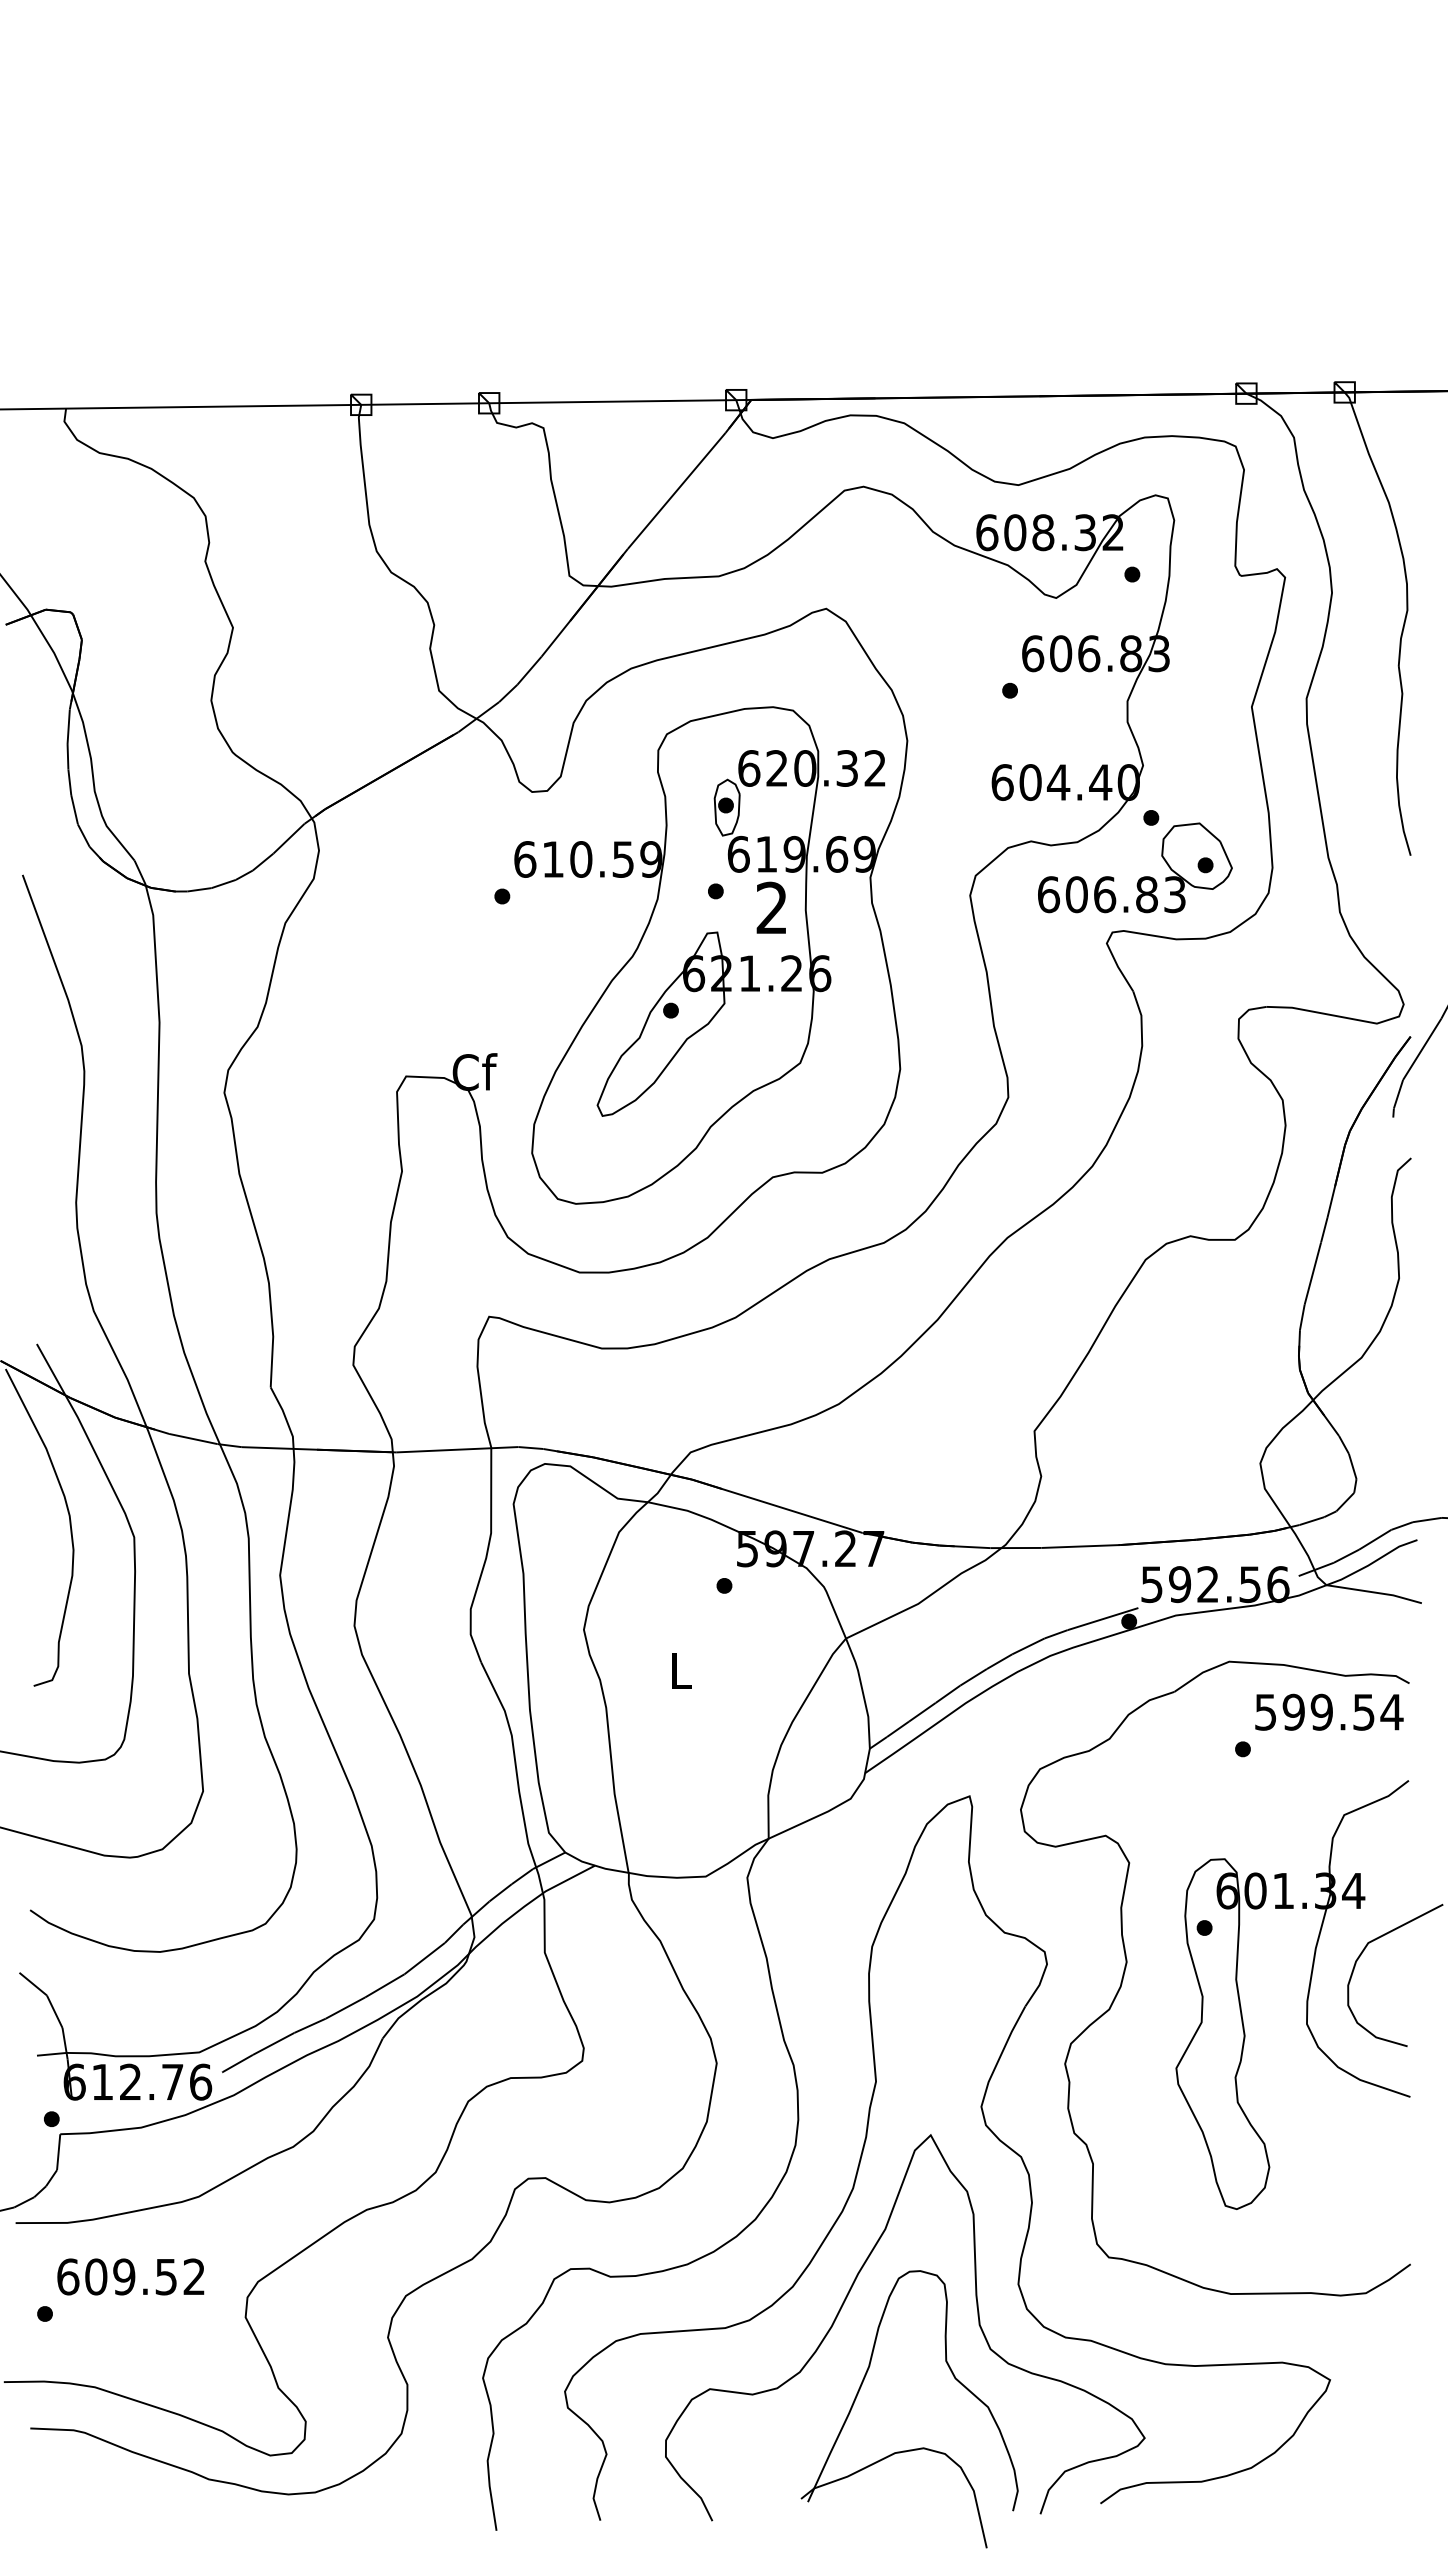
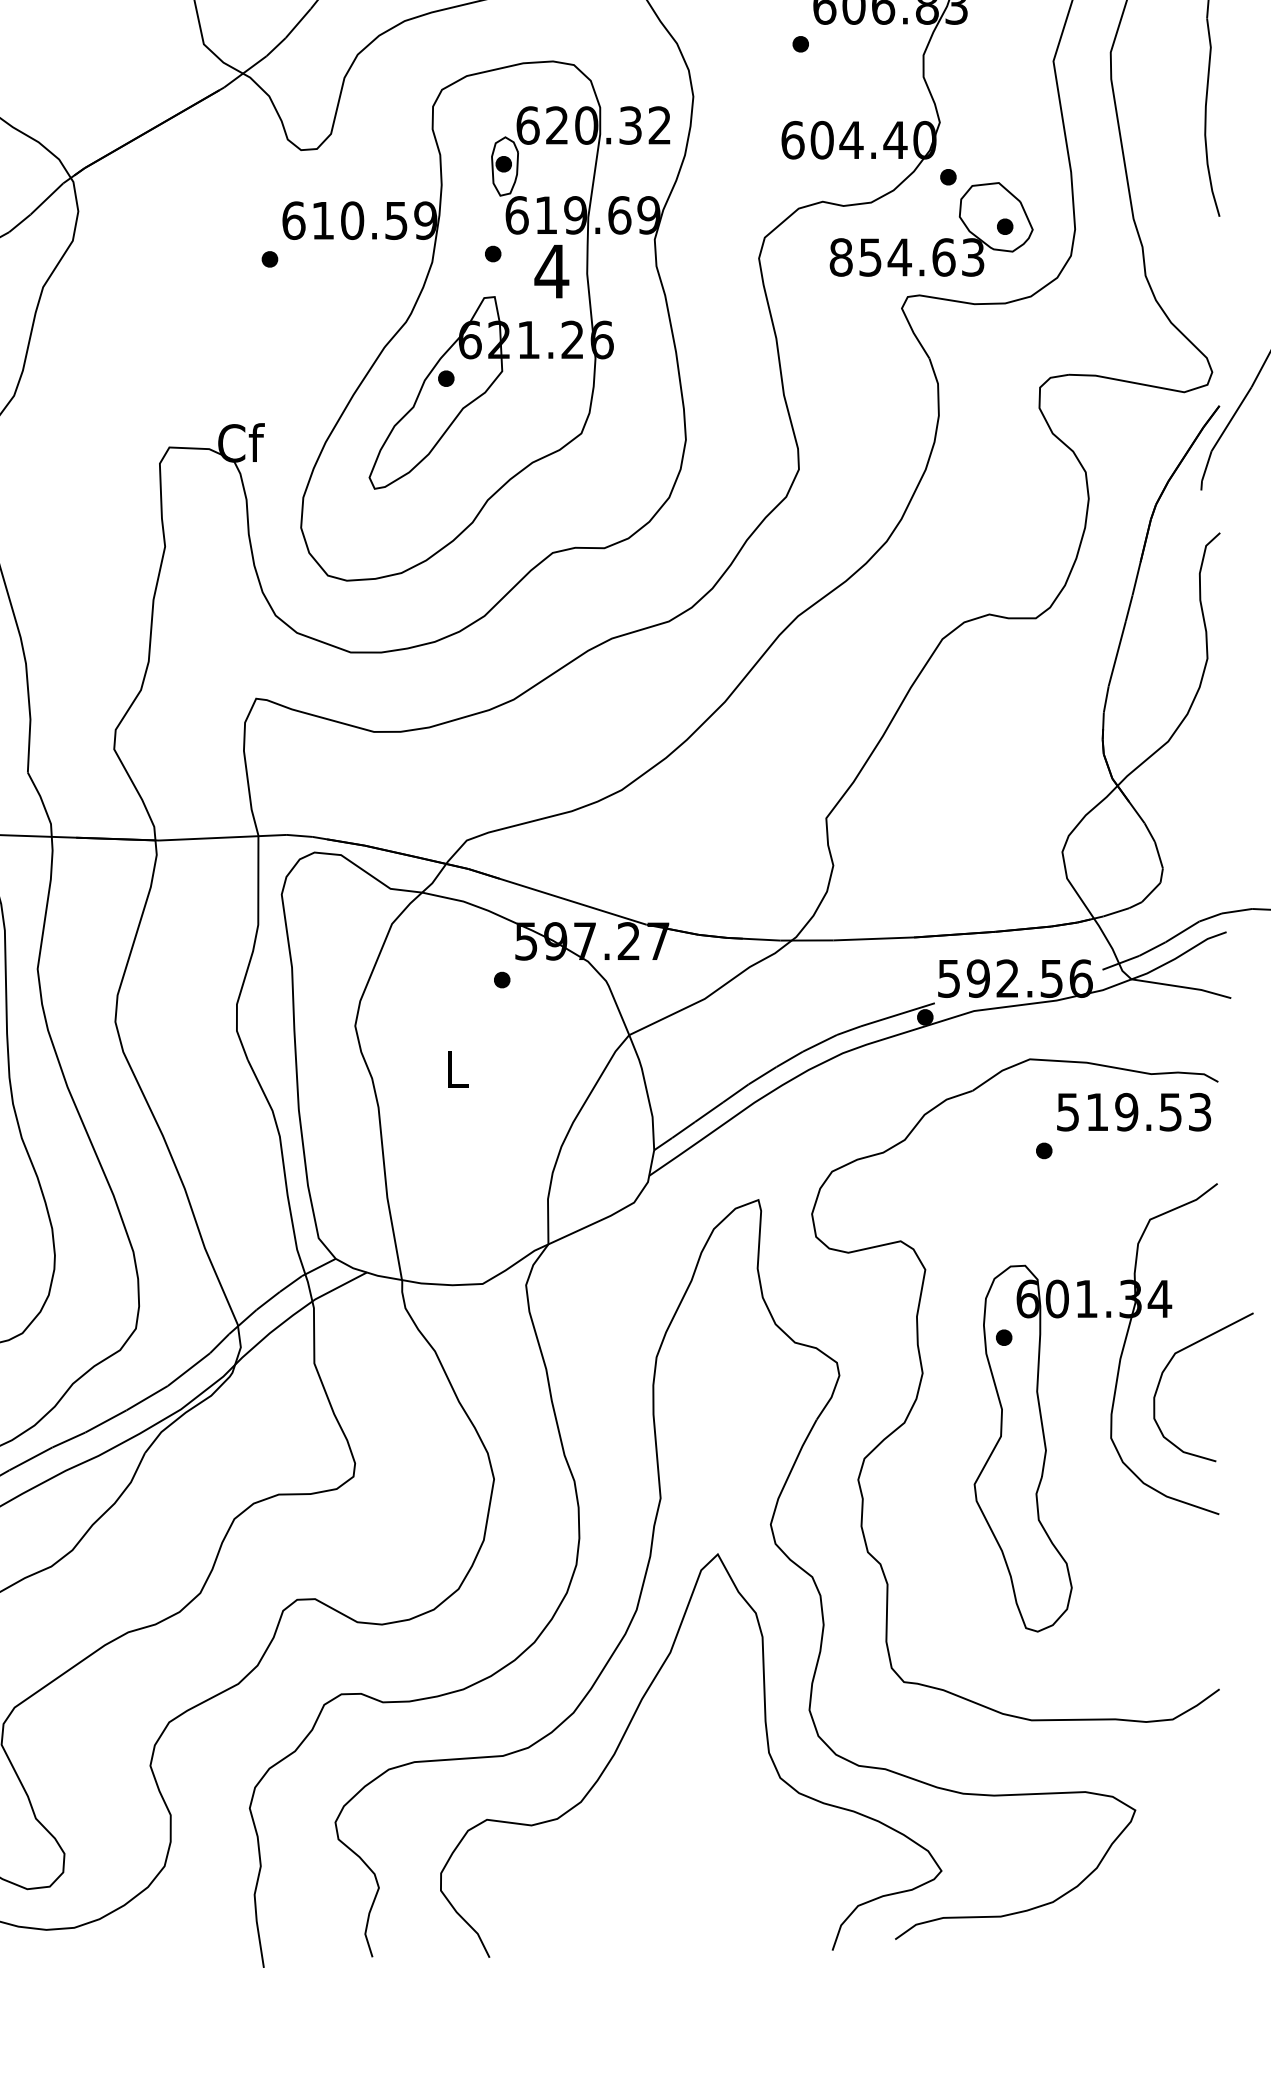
text: (1097, 894) -> (892, 257), 606.83 -> 854.63
text: (771, 907) -> (551, 270), 2 -> 4
text: (1342, 1711) -> (1148, 1111), 599.54 -> 519.53
part: (914, 2448) -> (700, 1881), removed

